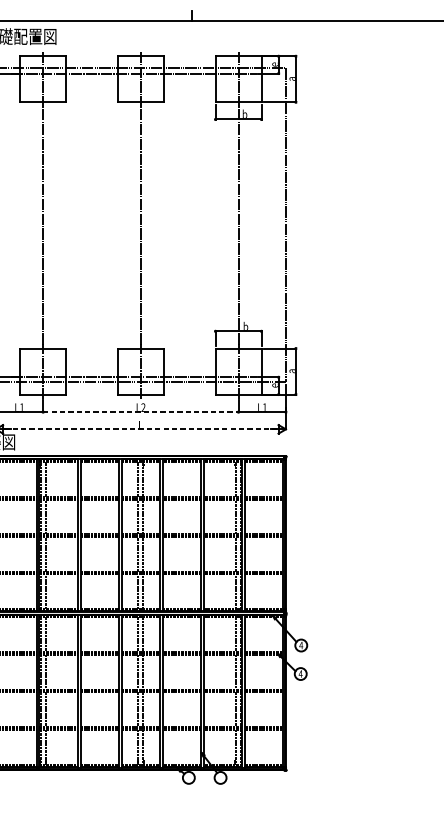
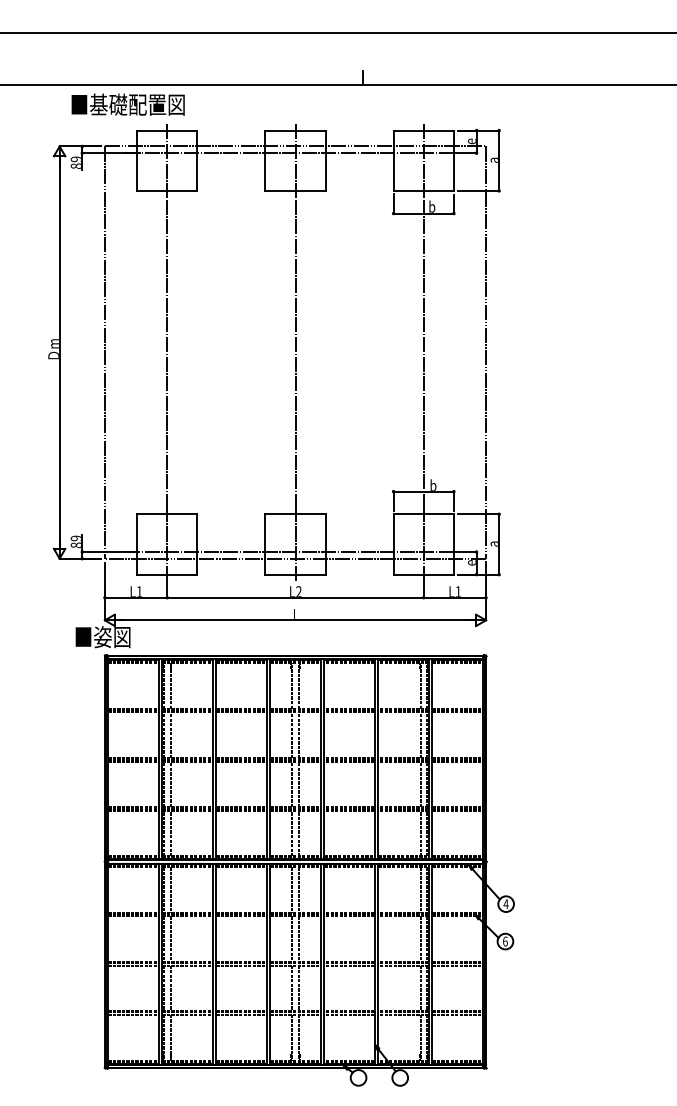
line: (141, 411) -> (296, 597), dashed -> solid
line: (141, 429) -> (296, 620), dashed -> solid
text: (300, 673) -> (504, 941), 4 -> 6

